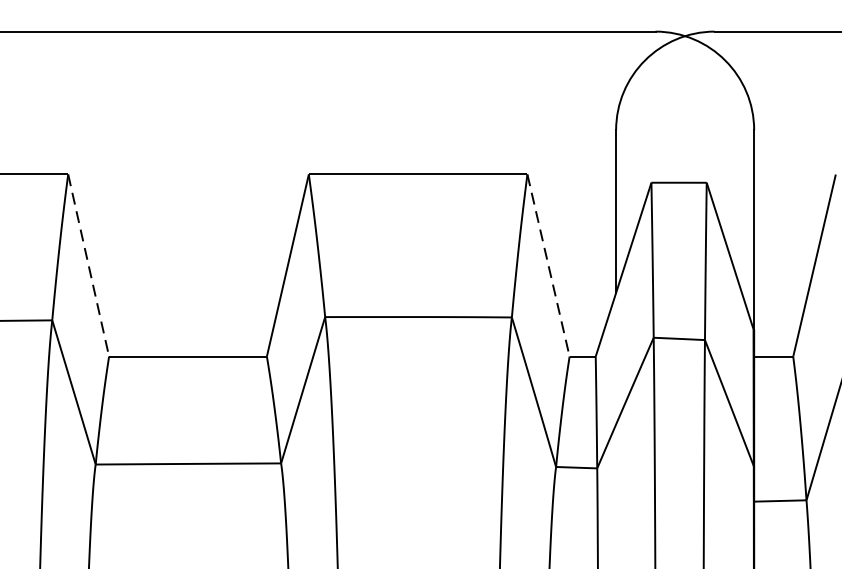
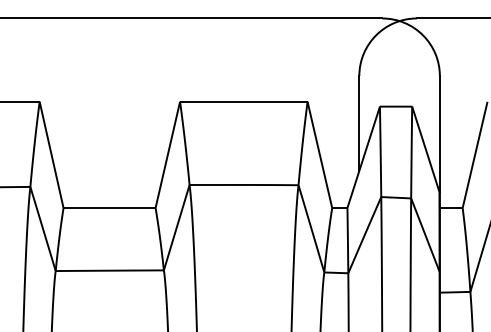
line: (88, 264) -> (51, 154), dashed -> solid
line: (547, 264) -> (319, 154), dashed -> solid

